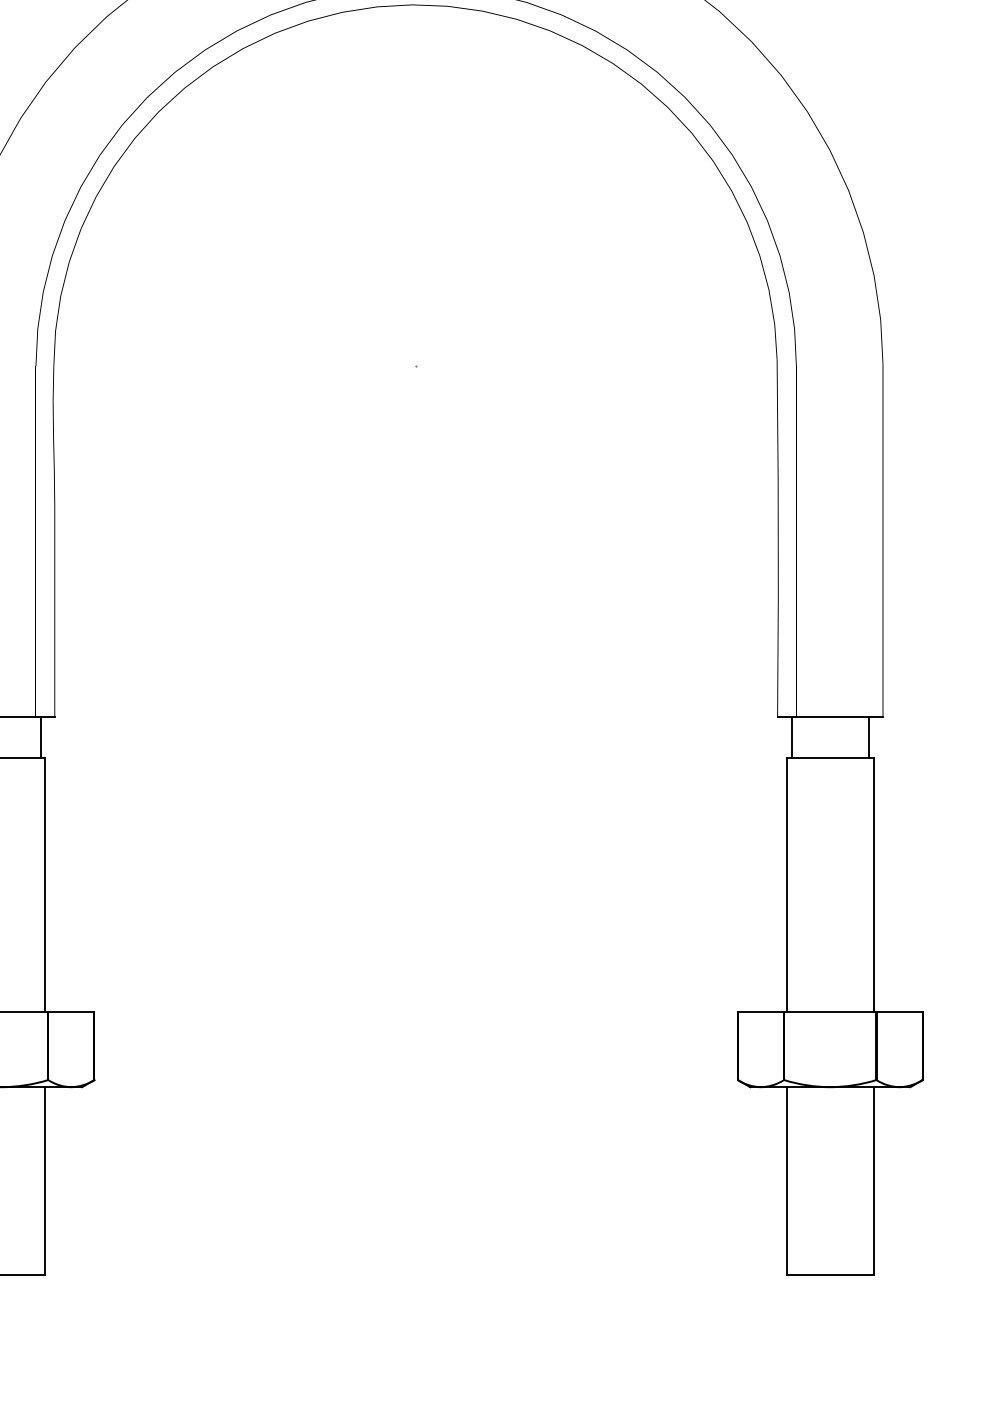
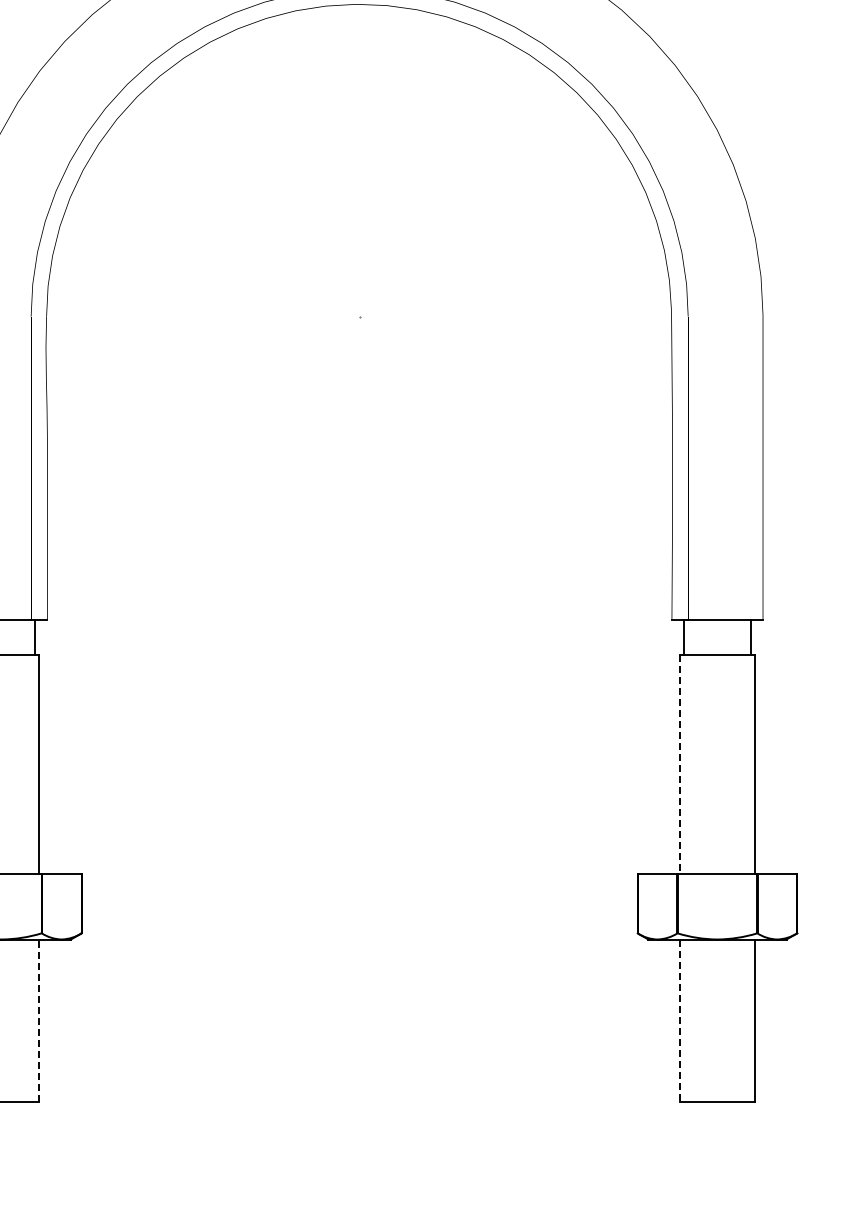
line: (787, 884) -> (680, 764), solid -> dashed
line: (45, 1180) -> (39, 1020), solid -> dashed
line: (787, 1182) -> (680, 1021), solid -> dashed

